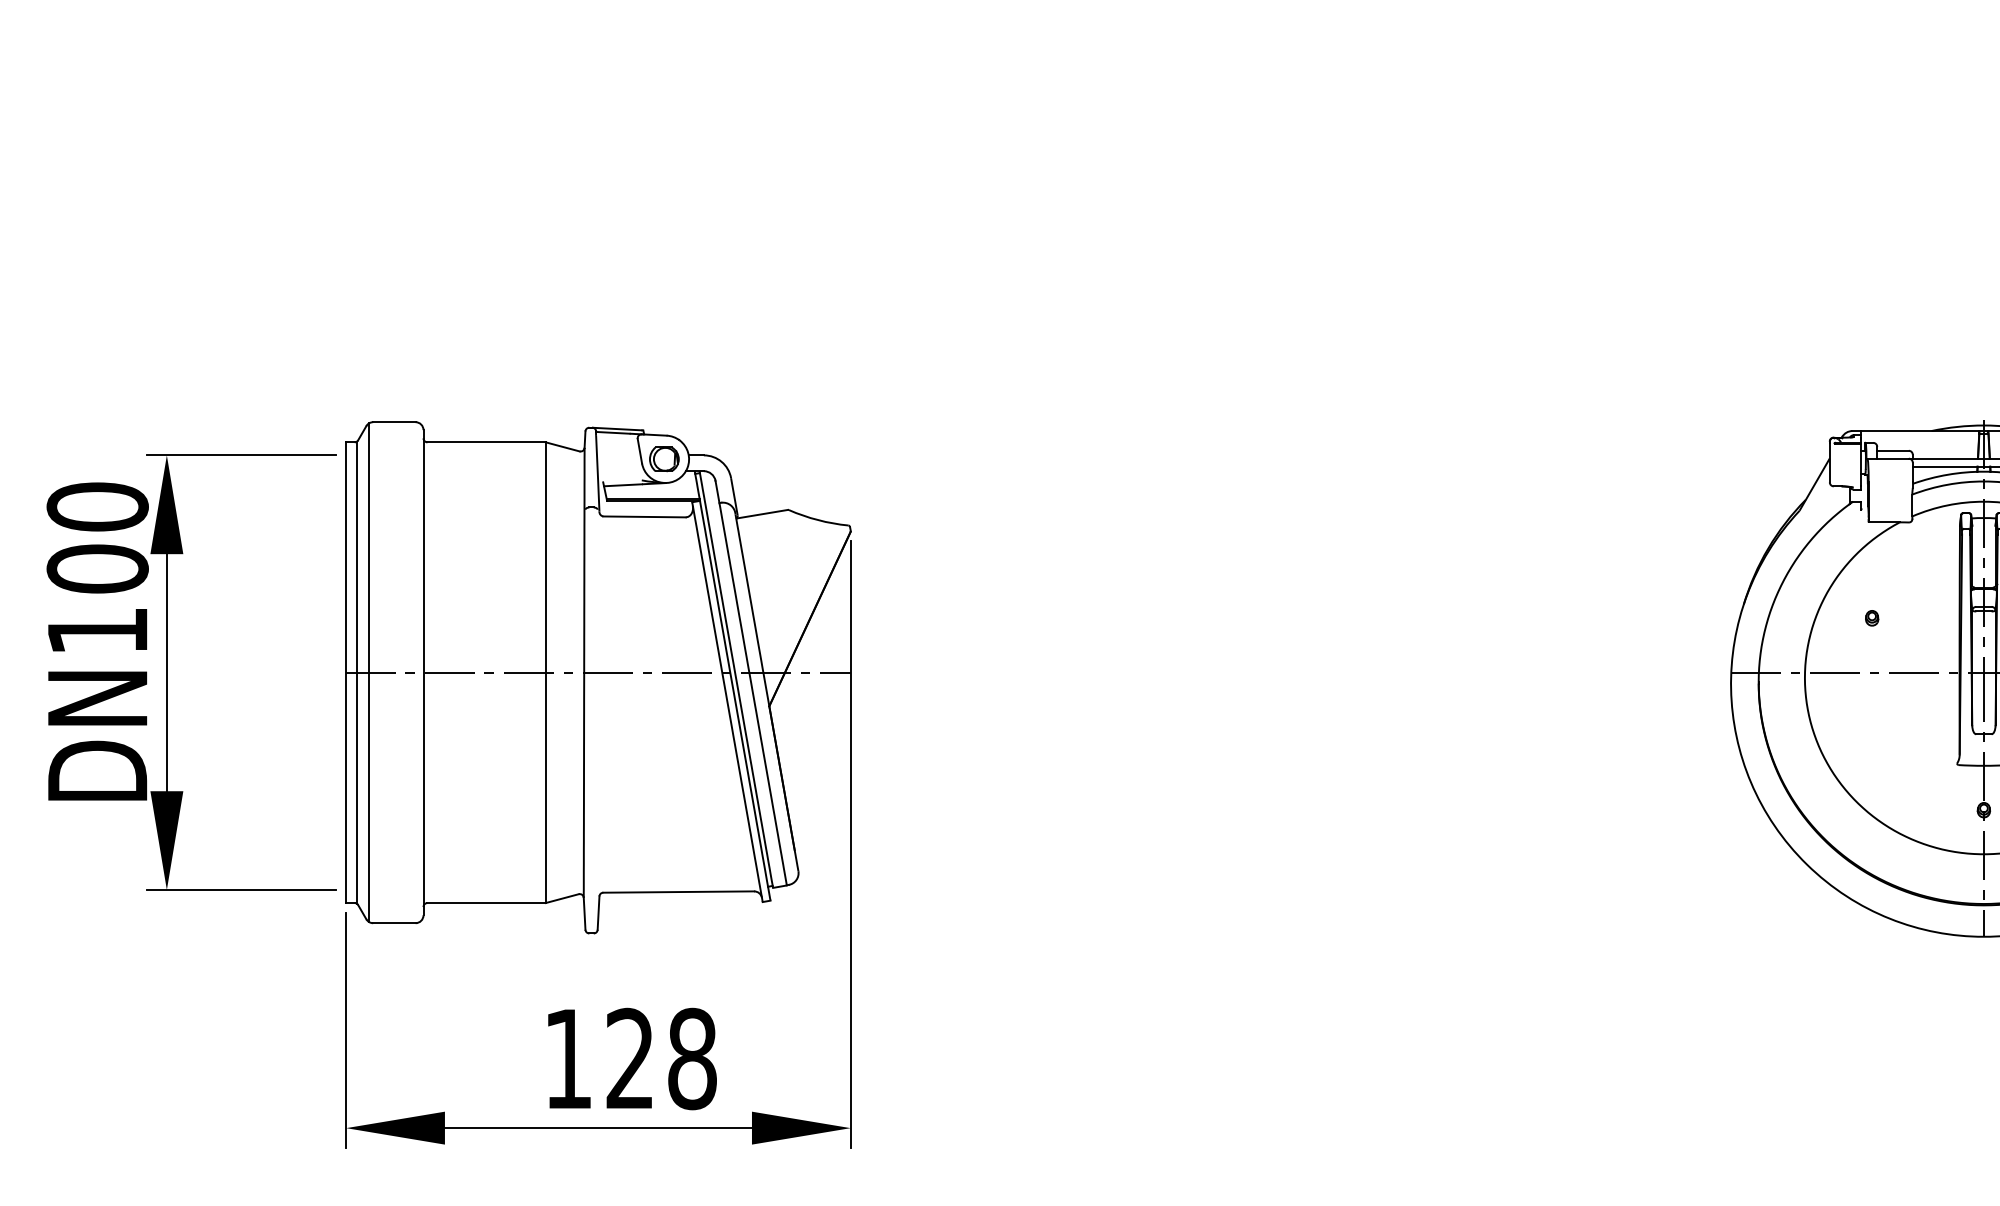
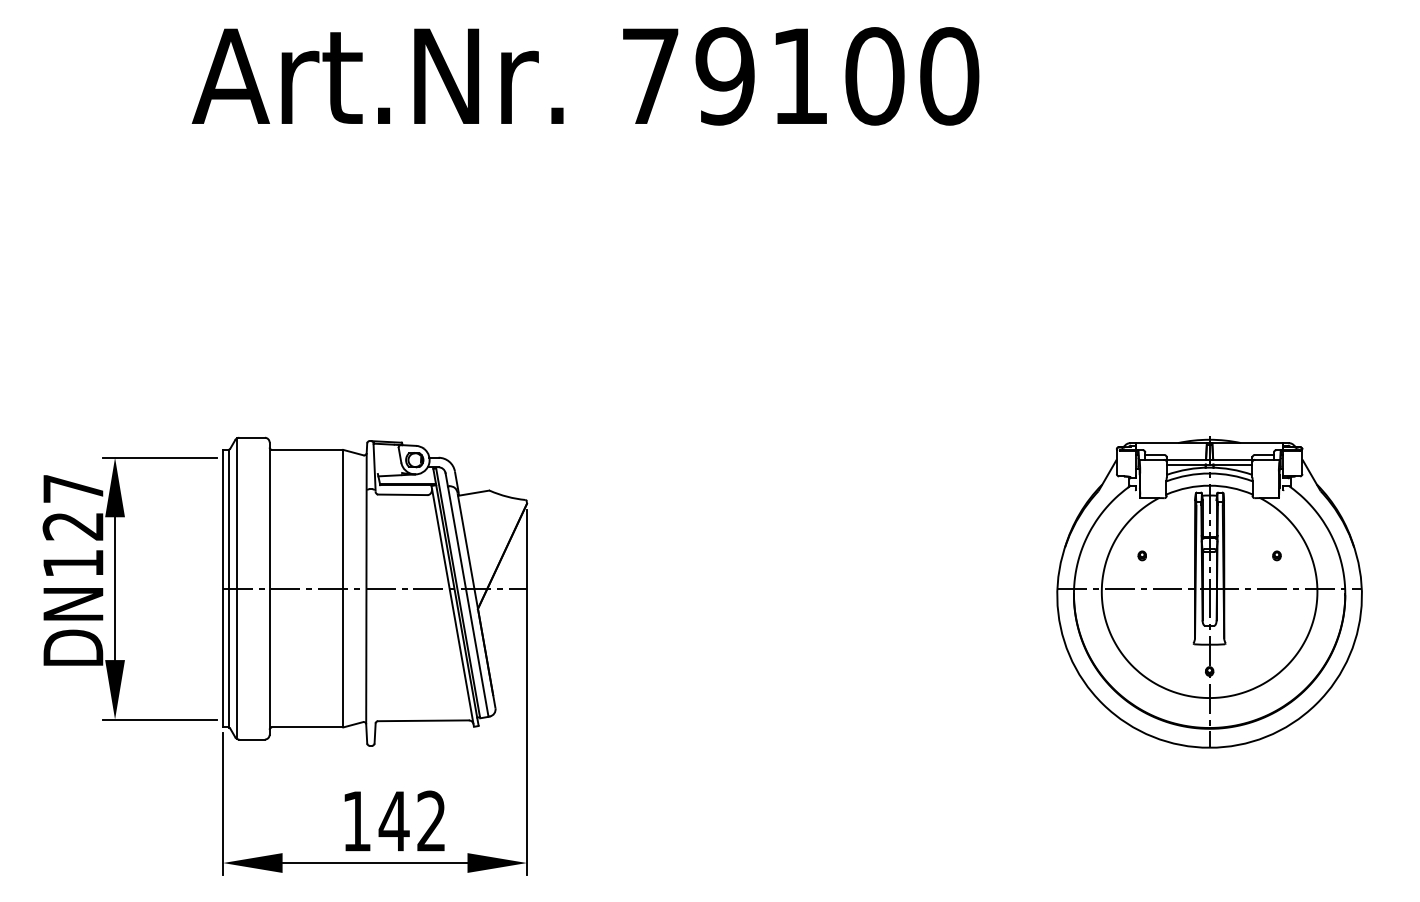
text: (97, 537) -> (73, 507), DN100 -> DN127
text: (660, 1059) -> (412, 821), 128 -> 142

